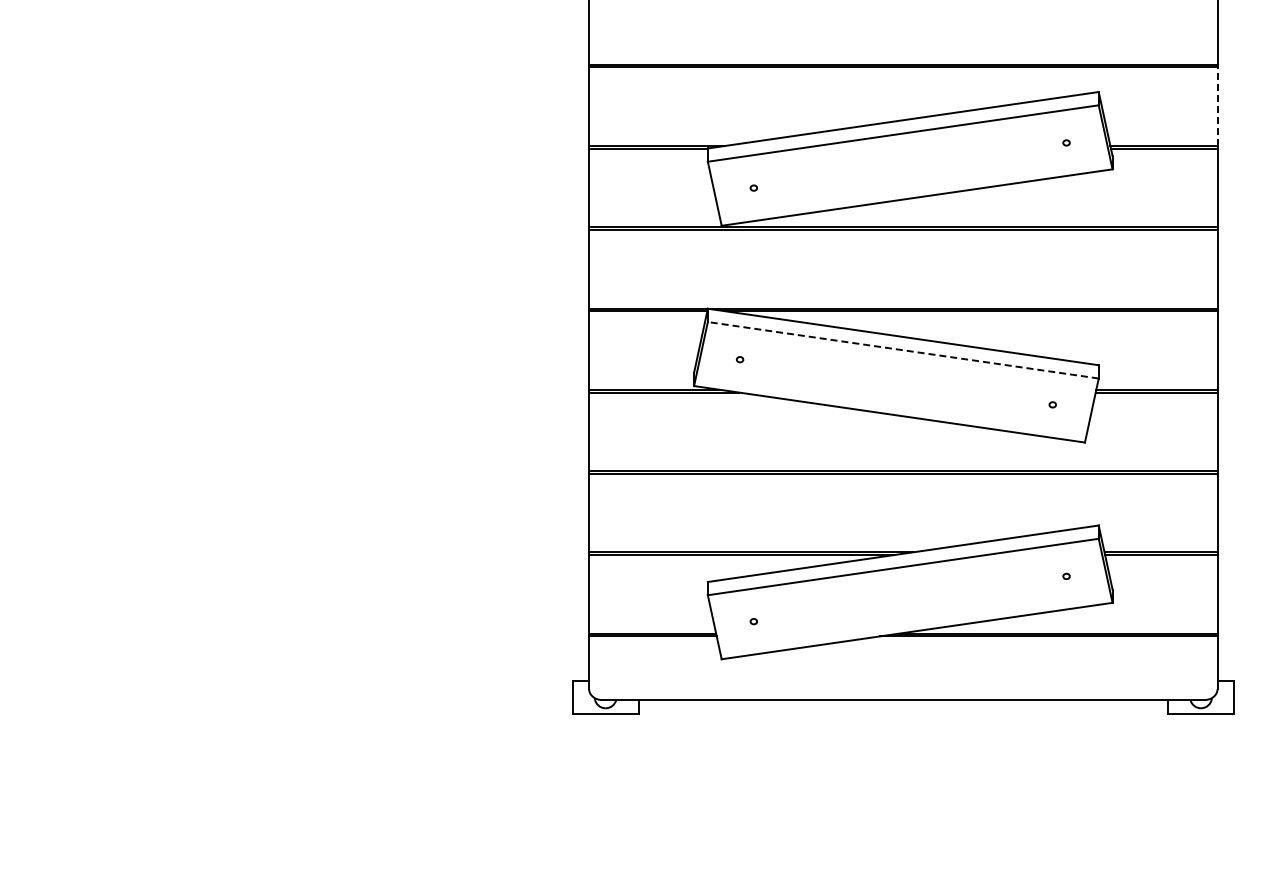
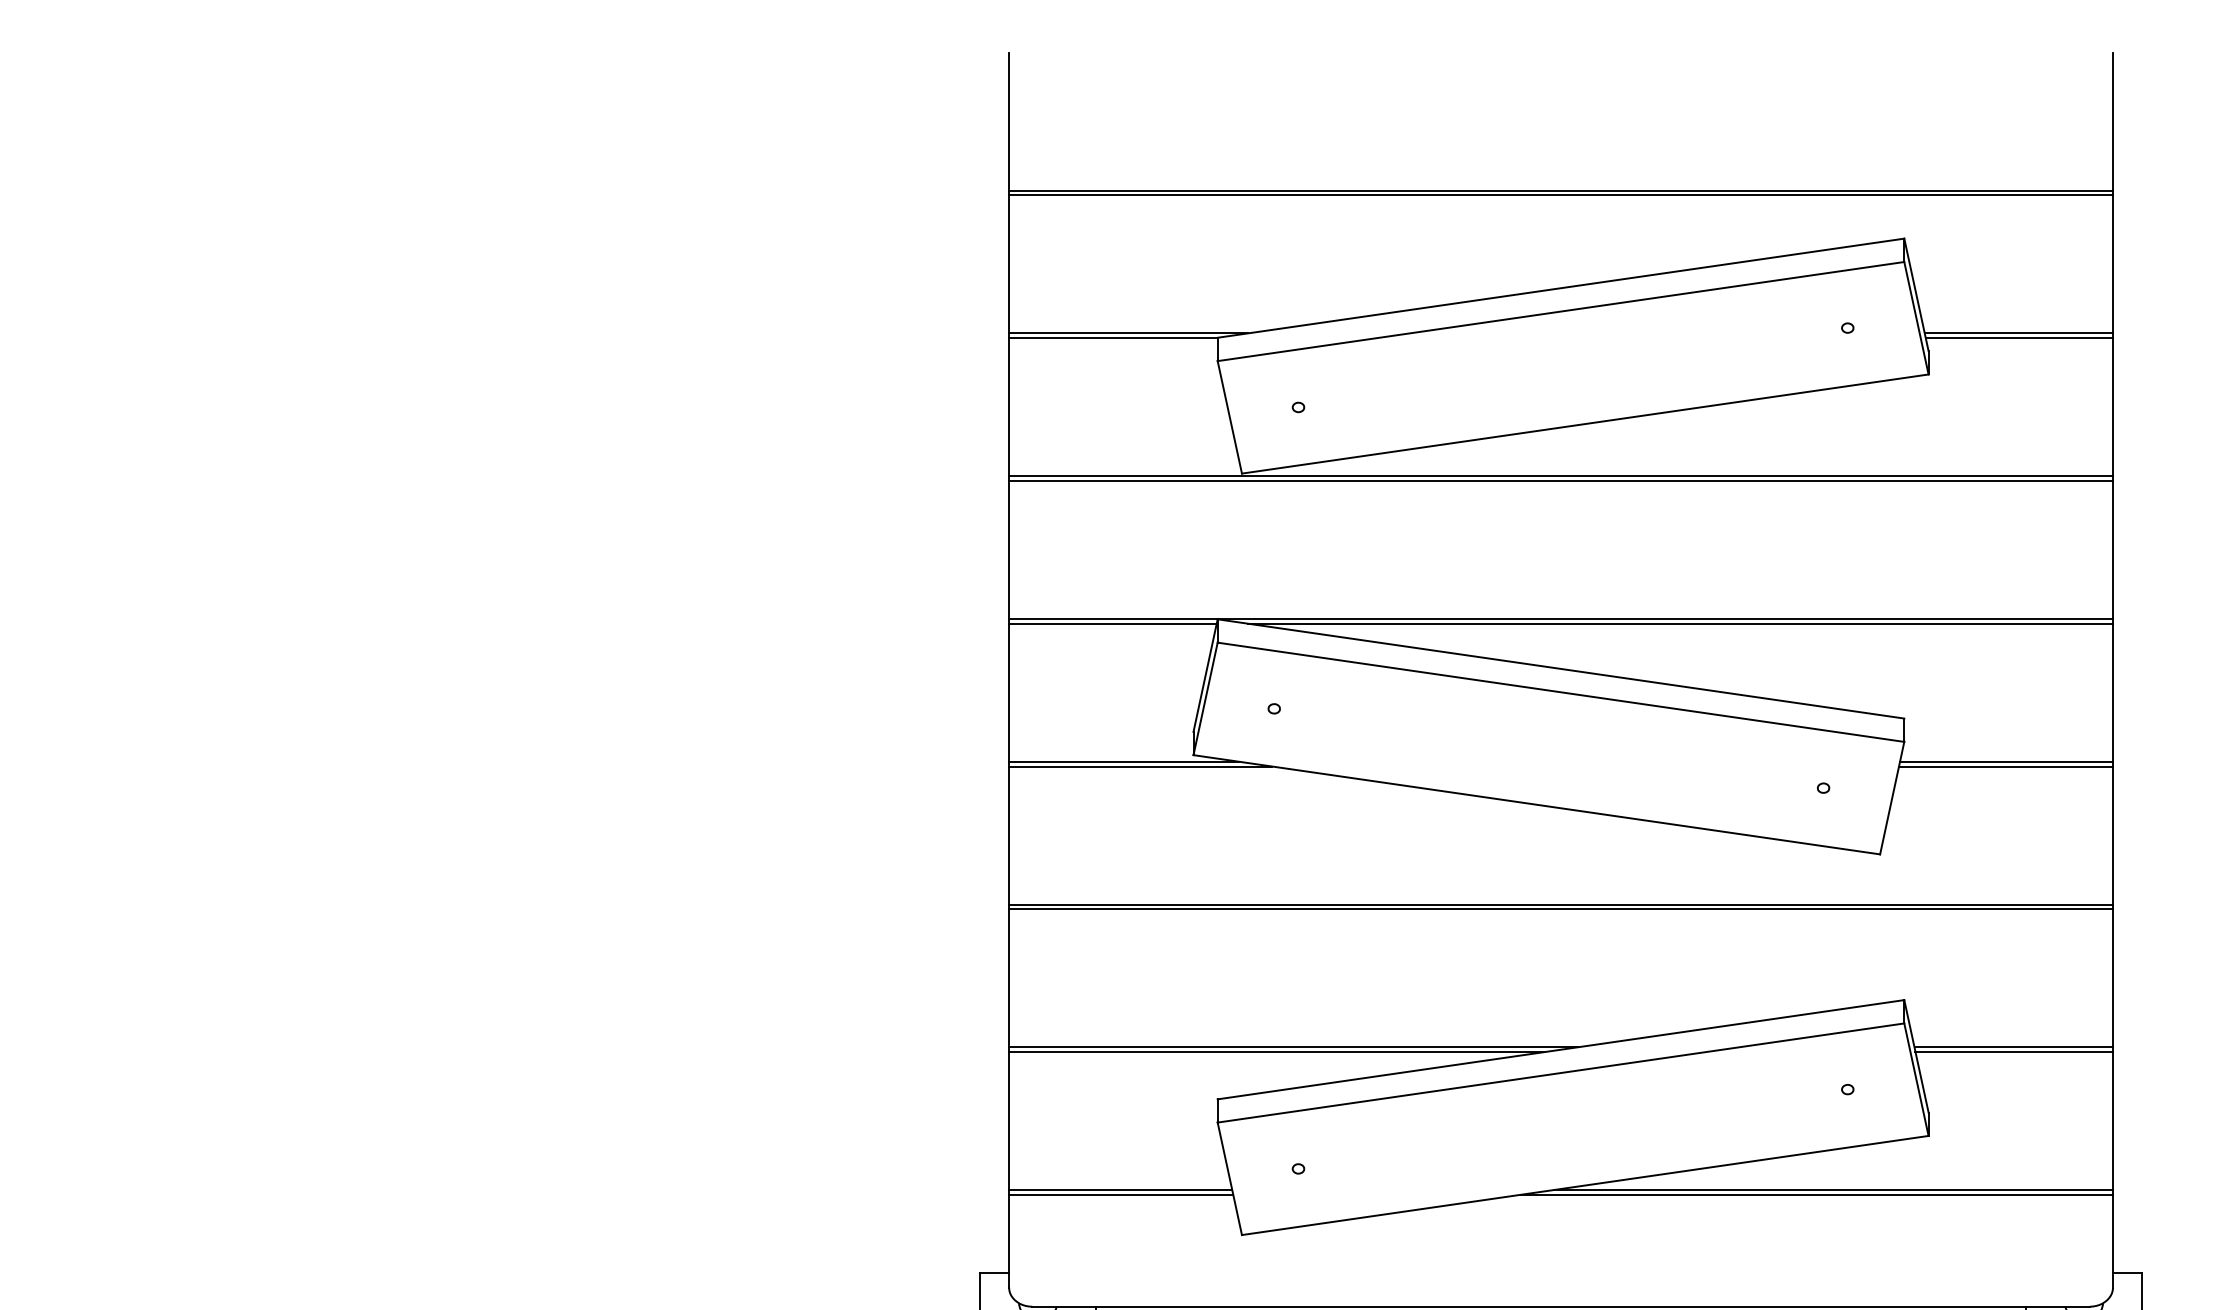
line: (1217, 106) -> (2112, 264), dashed -> solid
line: (902, 350) -> (1559, 692), dashed -> solid

